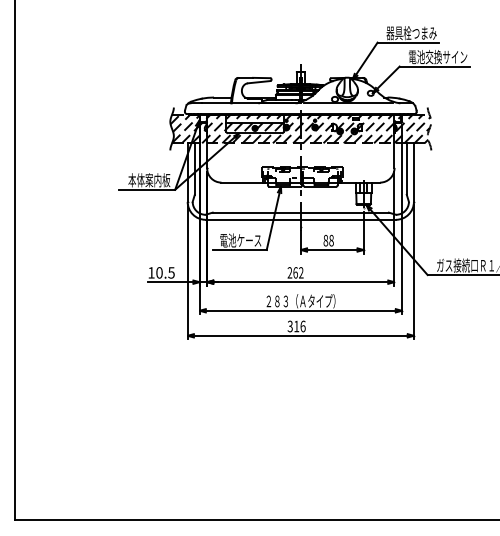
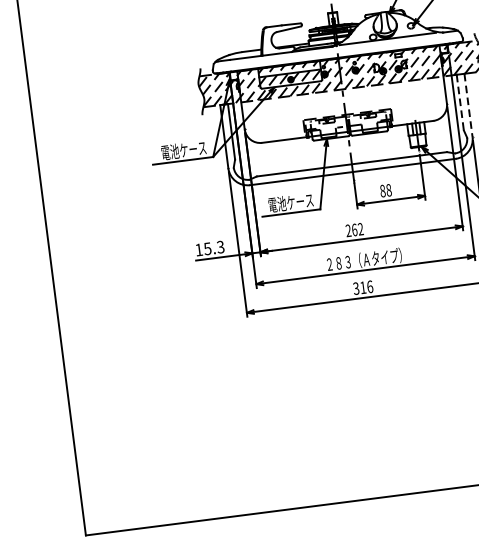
line: (406, 169) -> (460, 103), solid -> dashed
line: (413, 173) -> (468, 106), solid -> dashed
text: (149, 180) -> (184, 150), 本体案内板 -> 電池ケース
text: (165, 272) -> (214, 247), 10.5 -> 15.3

